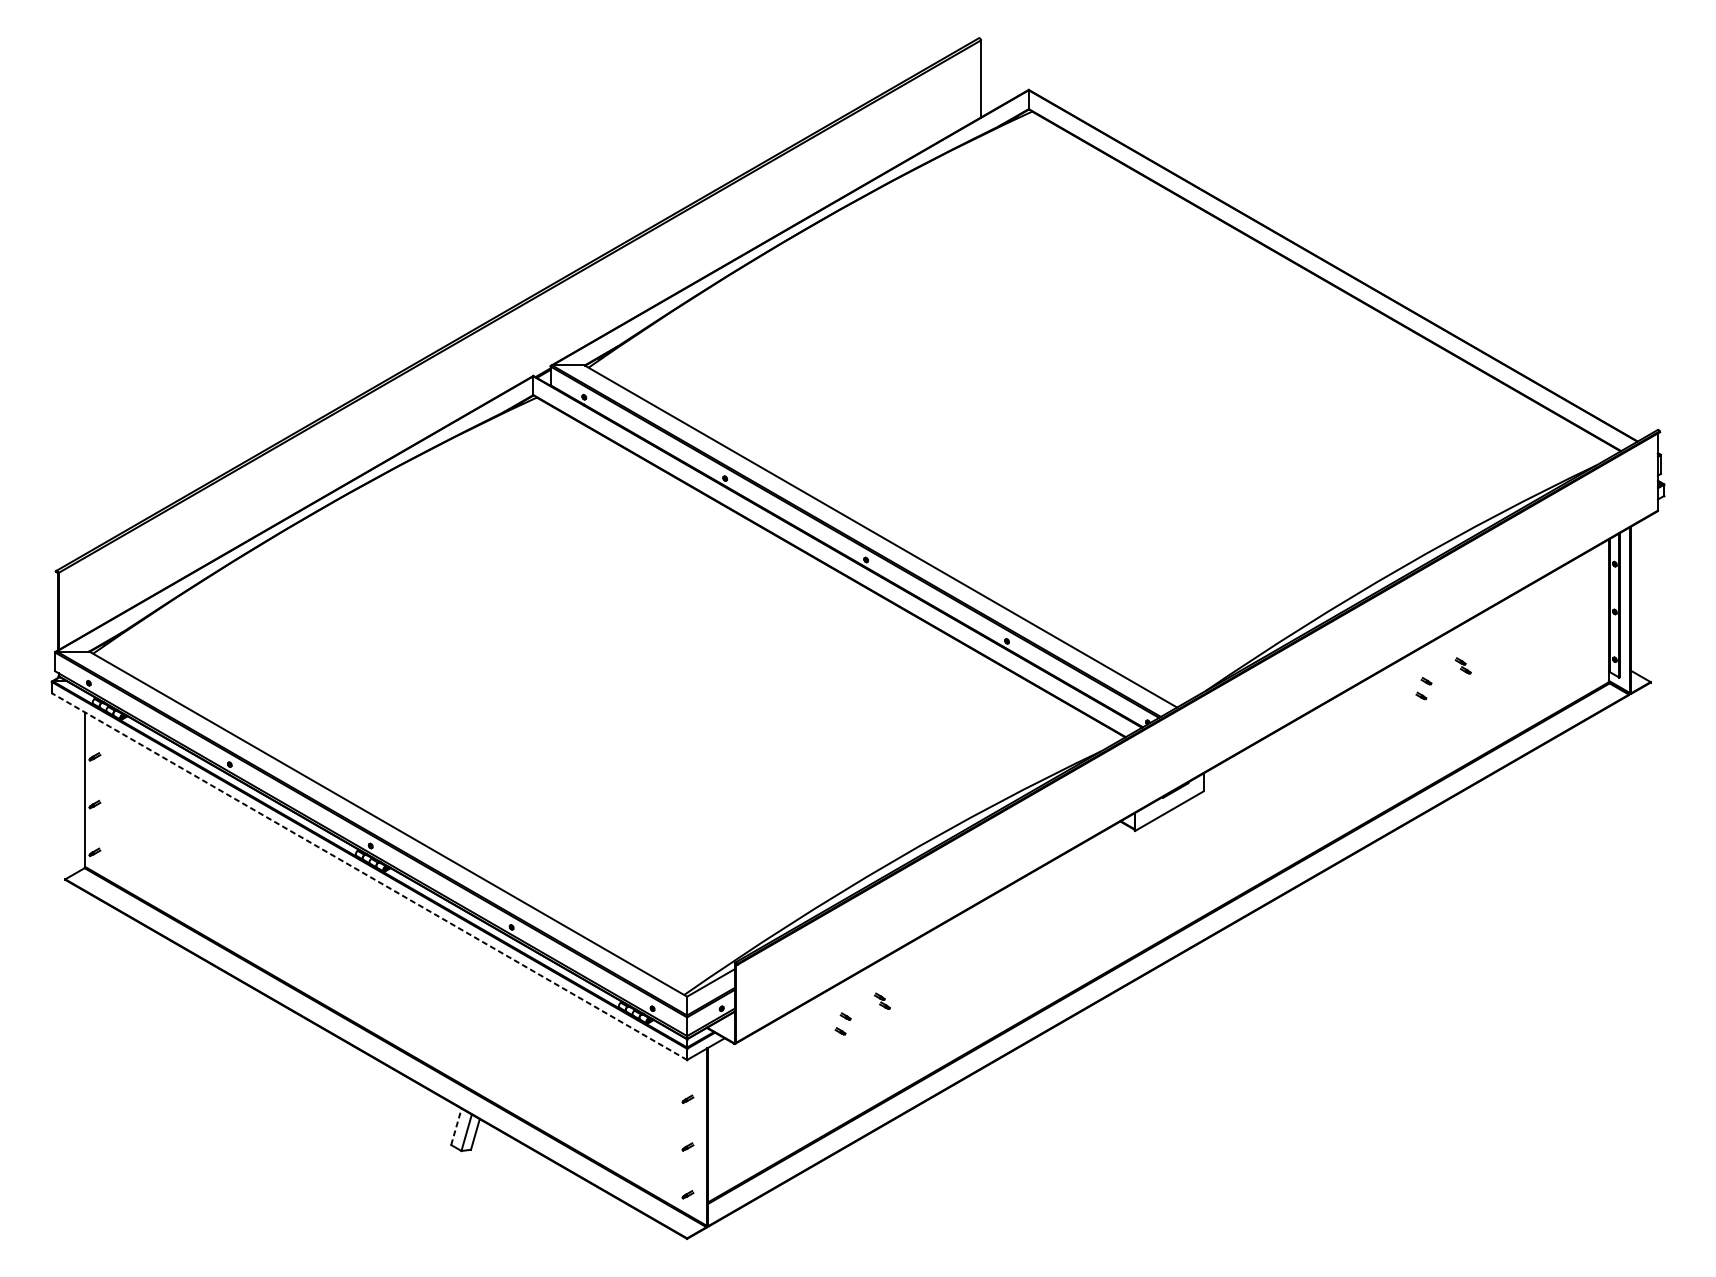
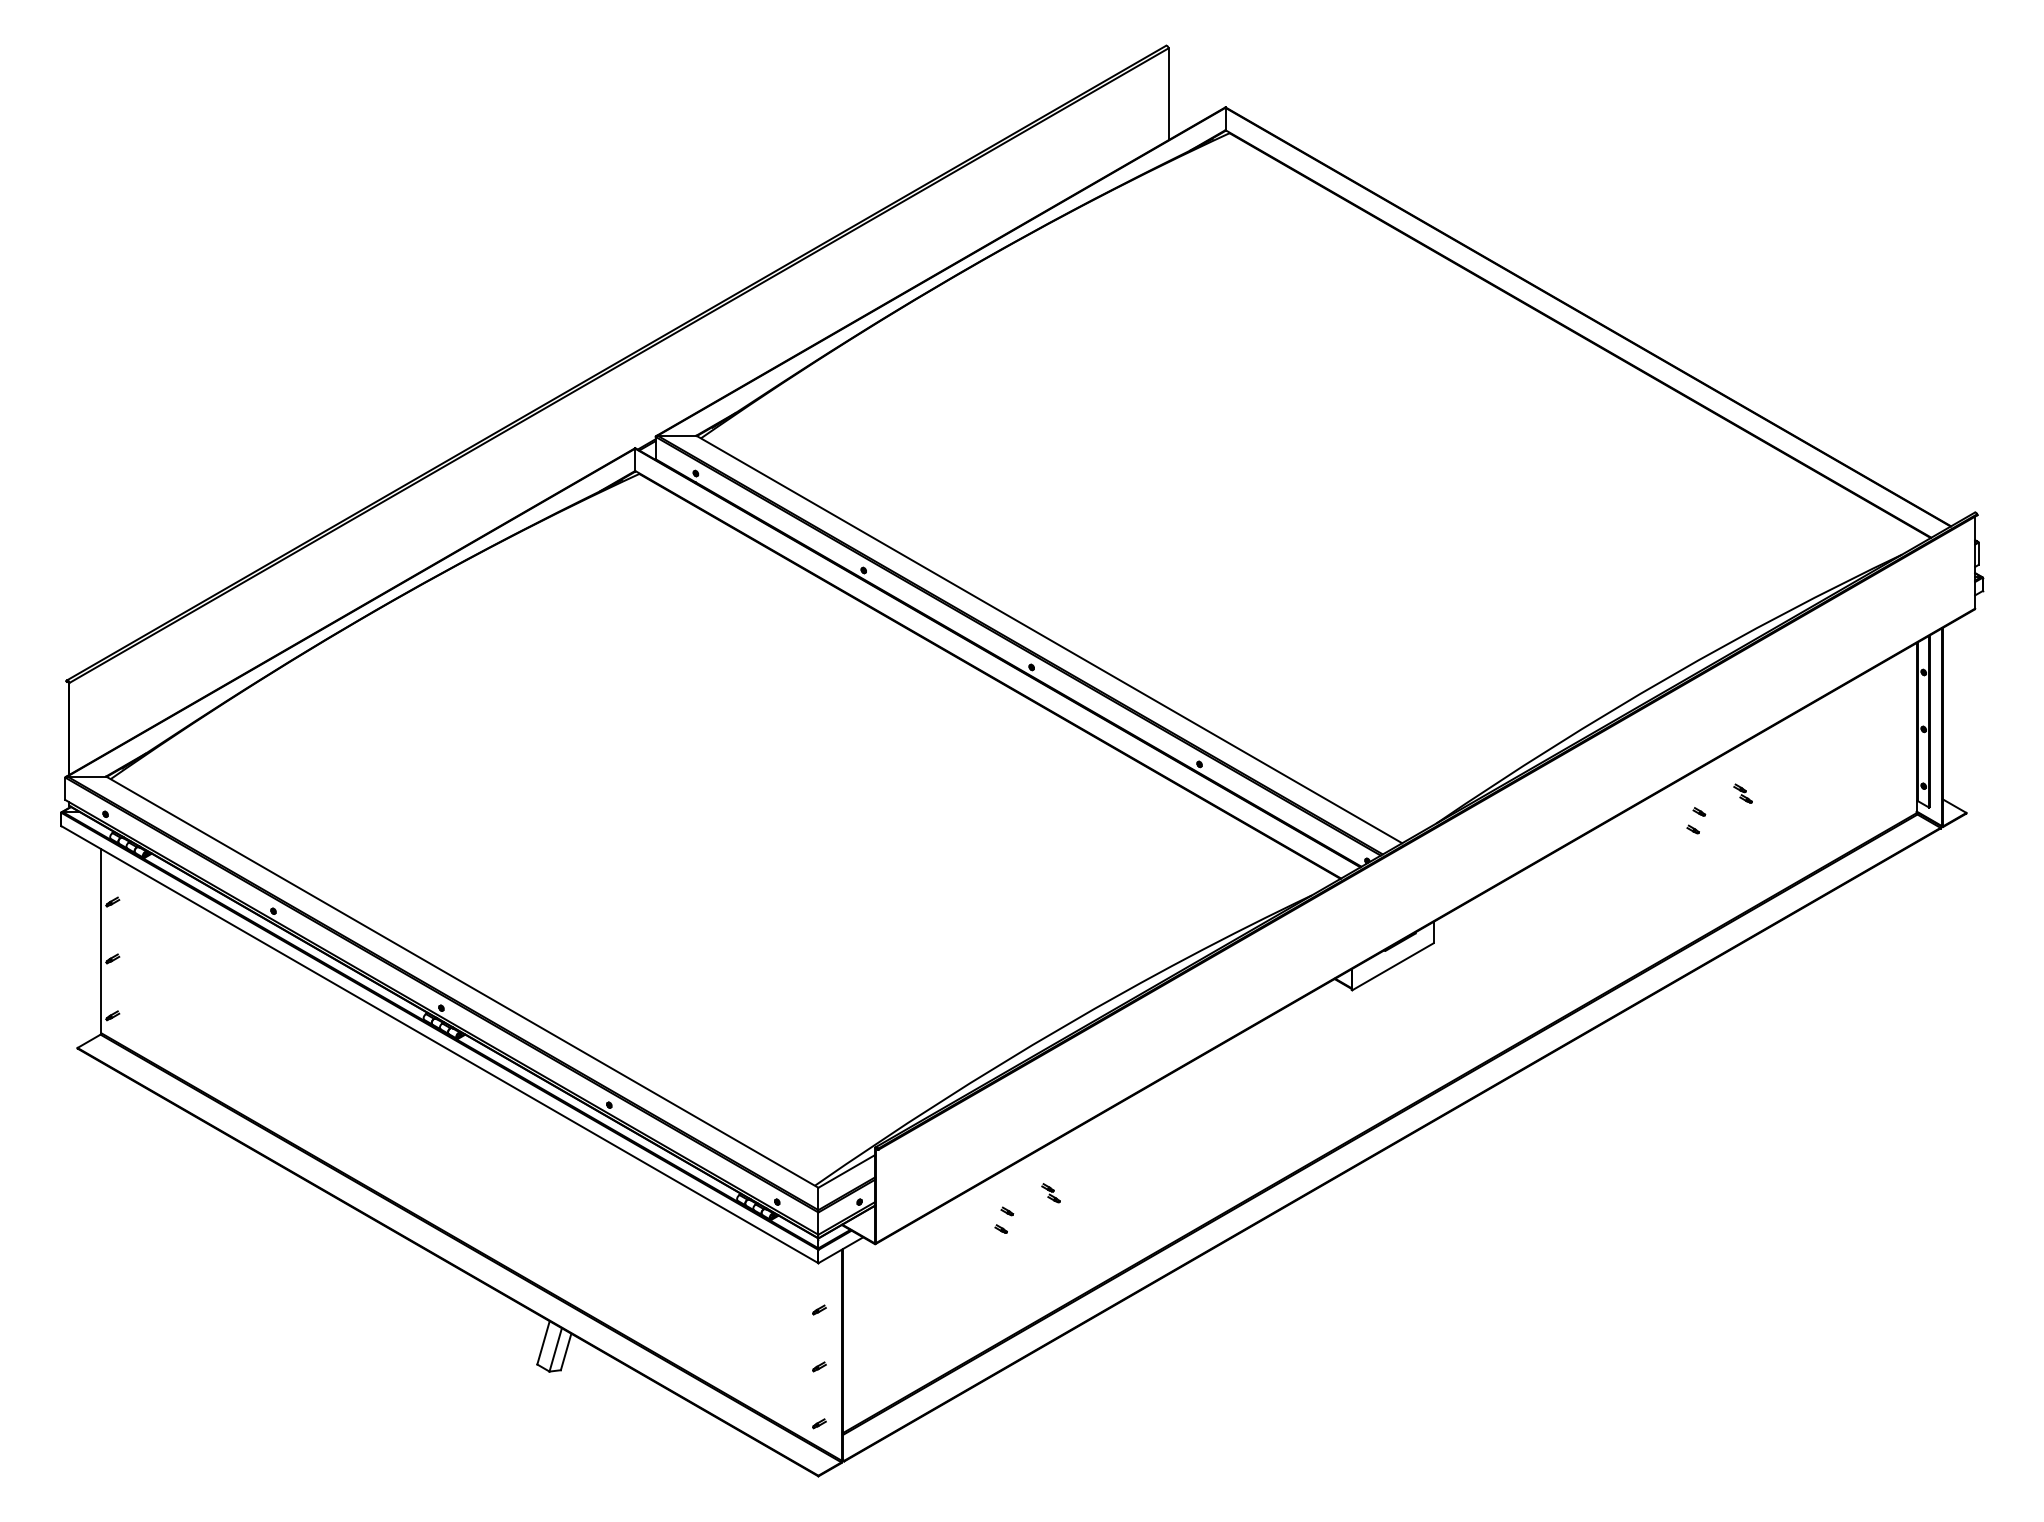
line: (369, 876) -> (439, 1044), dashed -> solid
line: (456, 1126) -> (543, 1342), dashed -> solid

